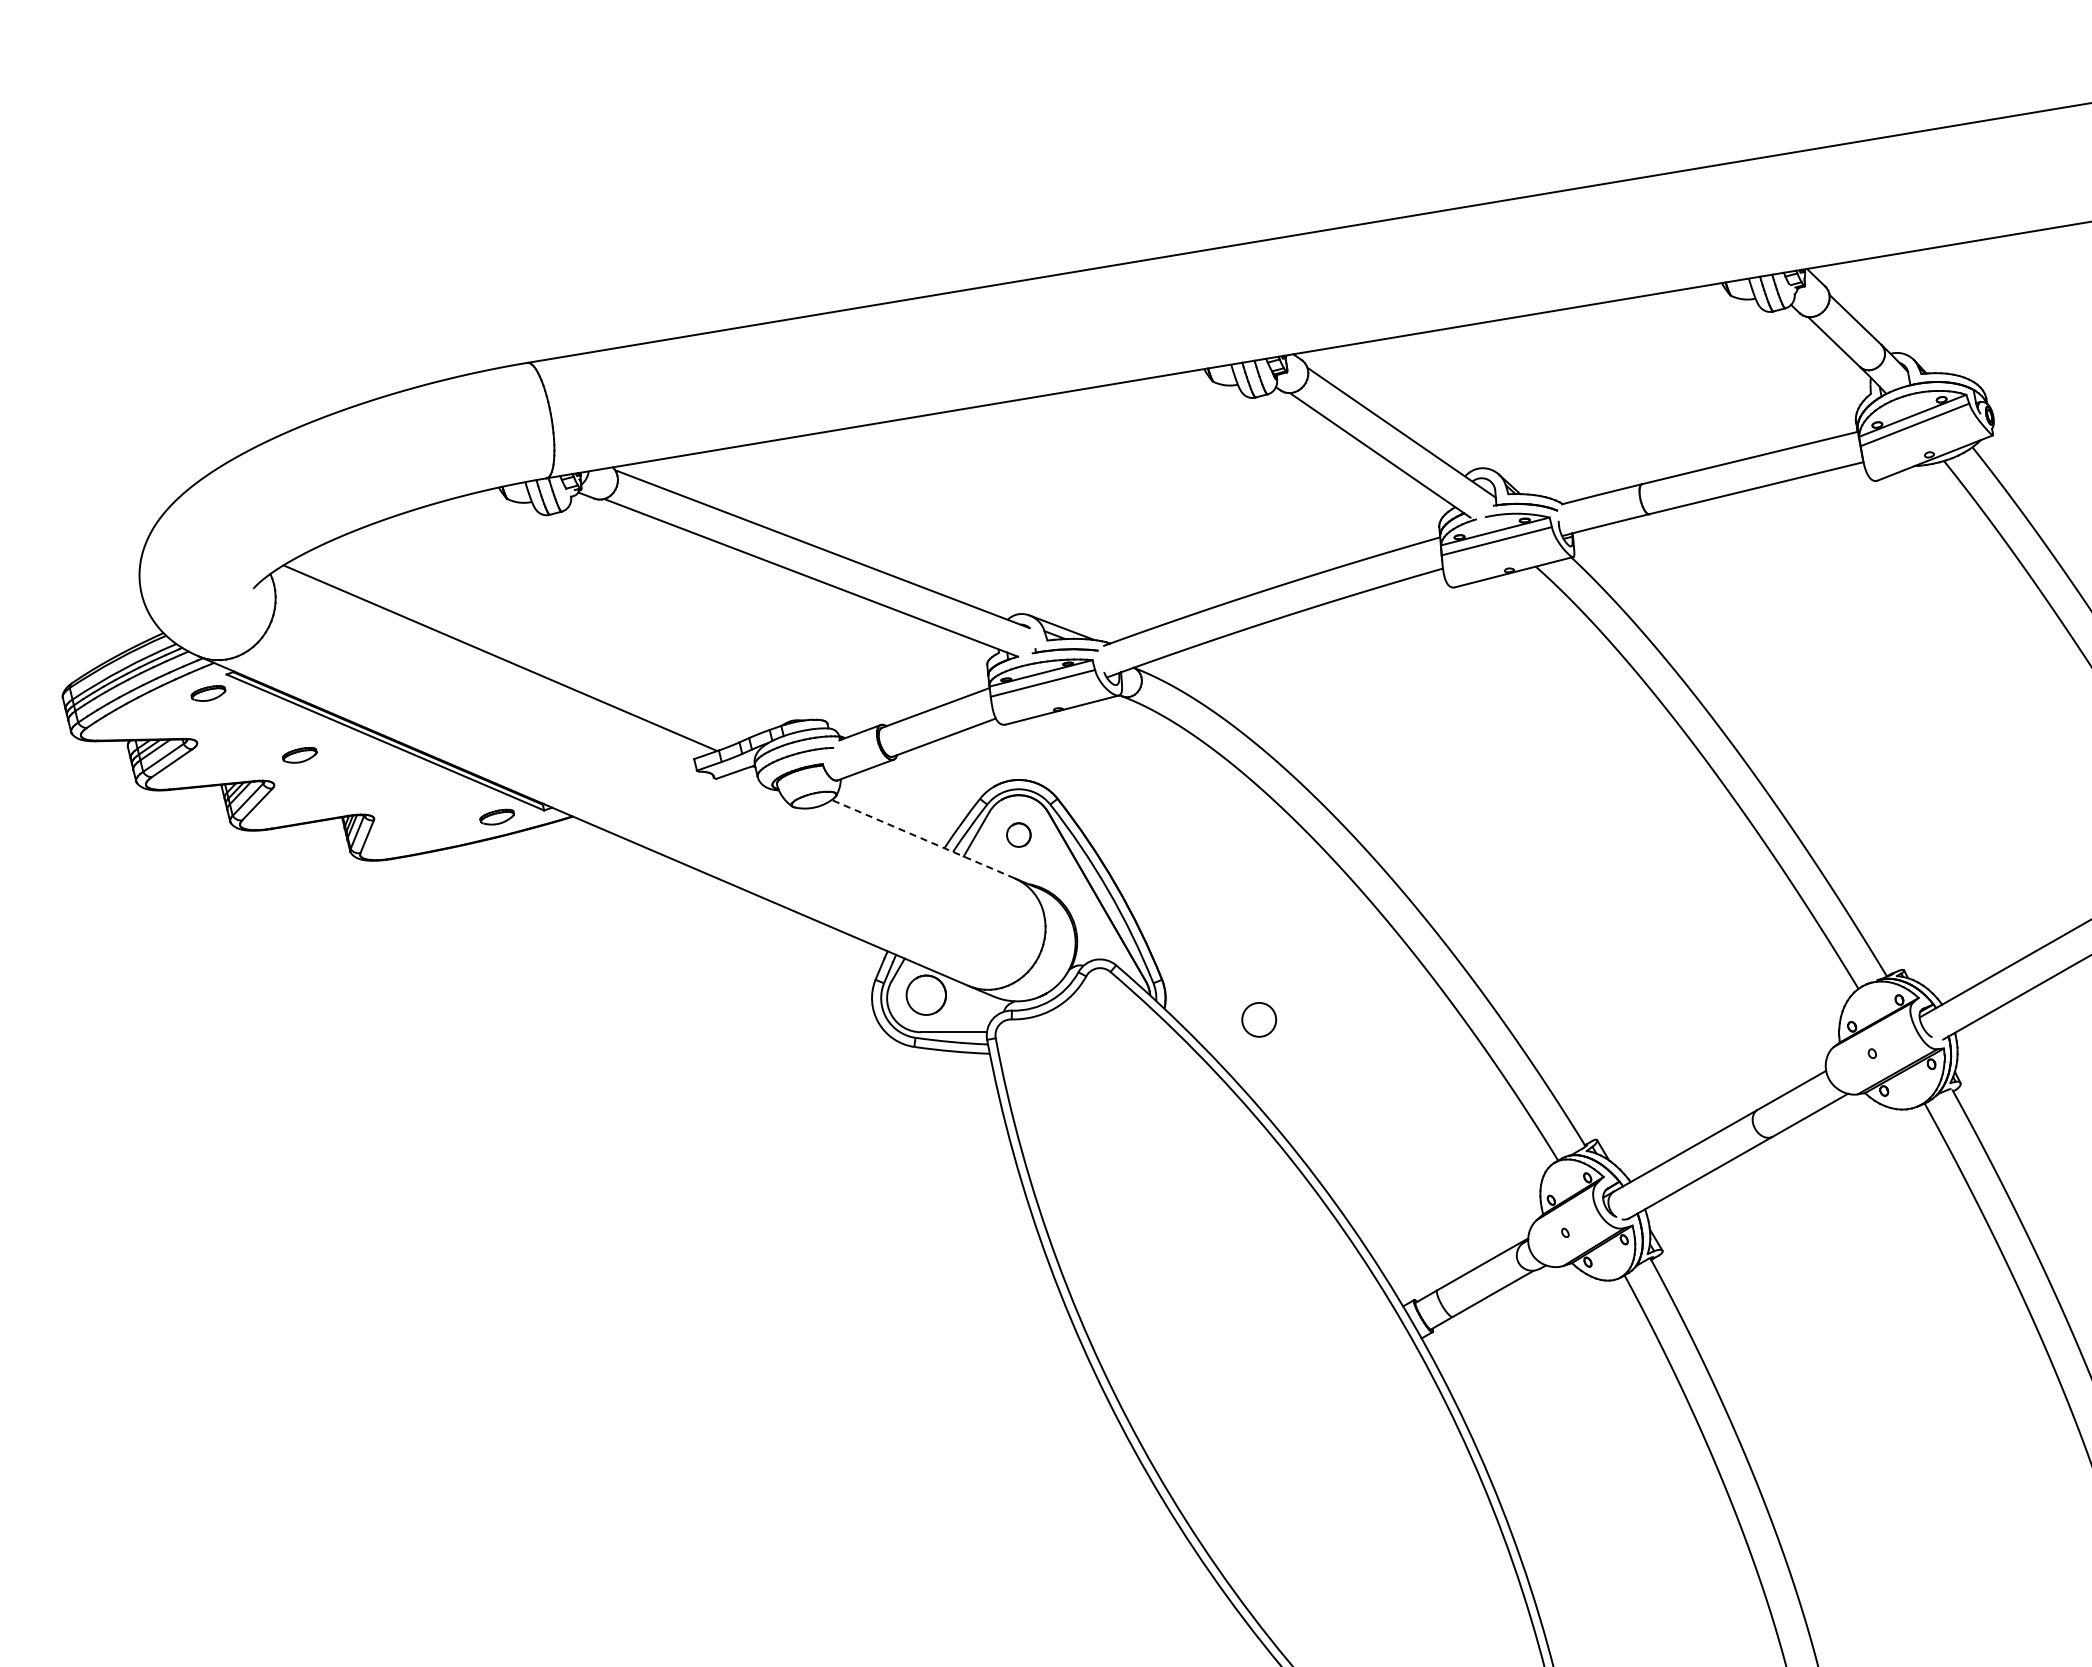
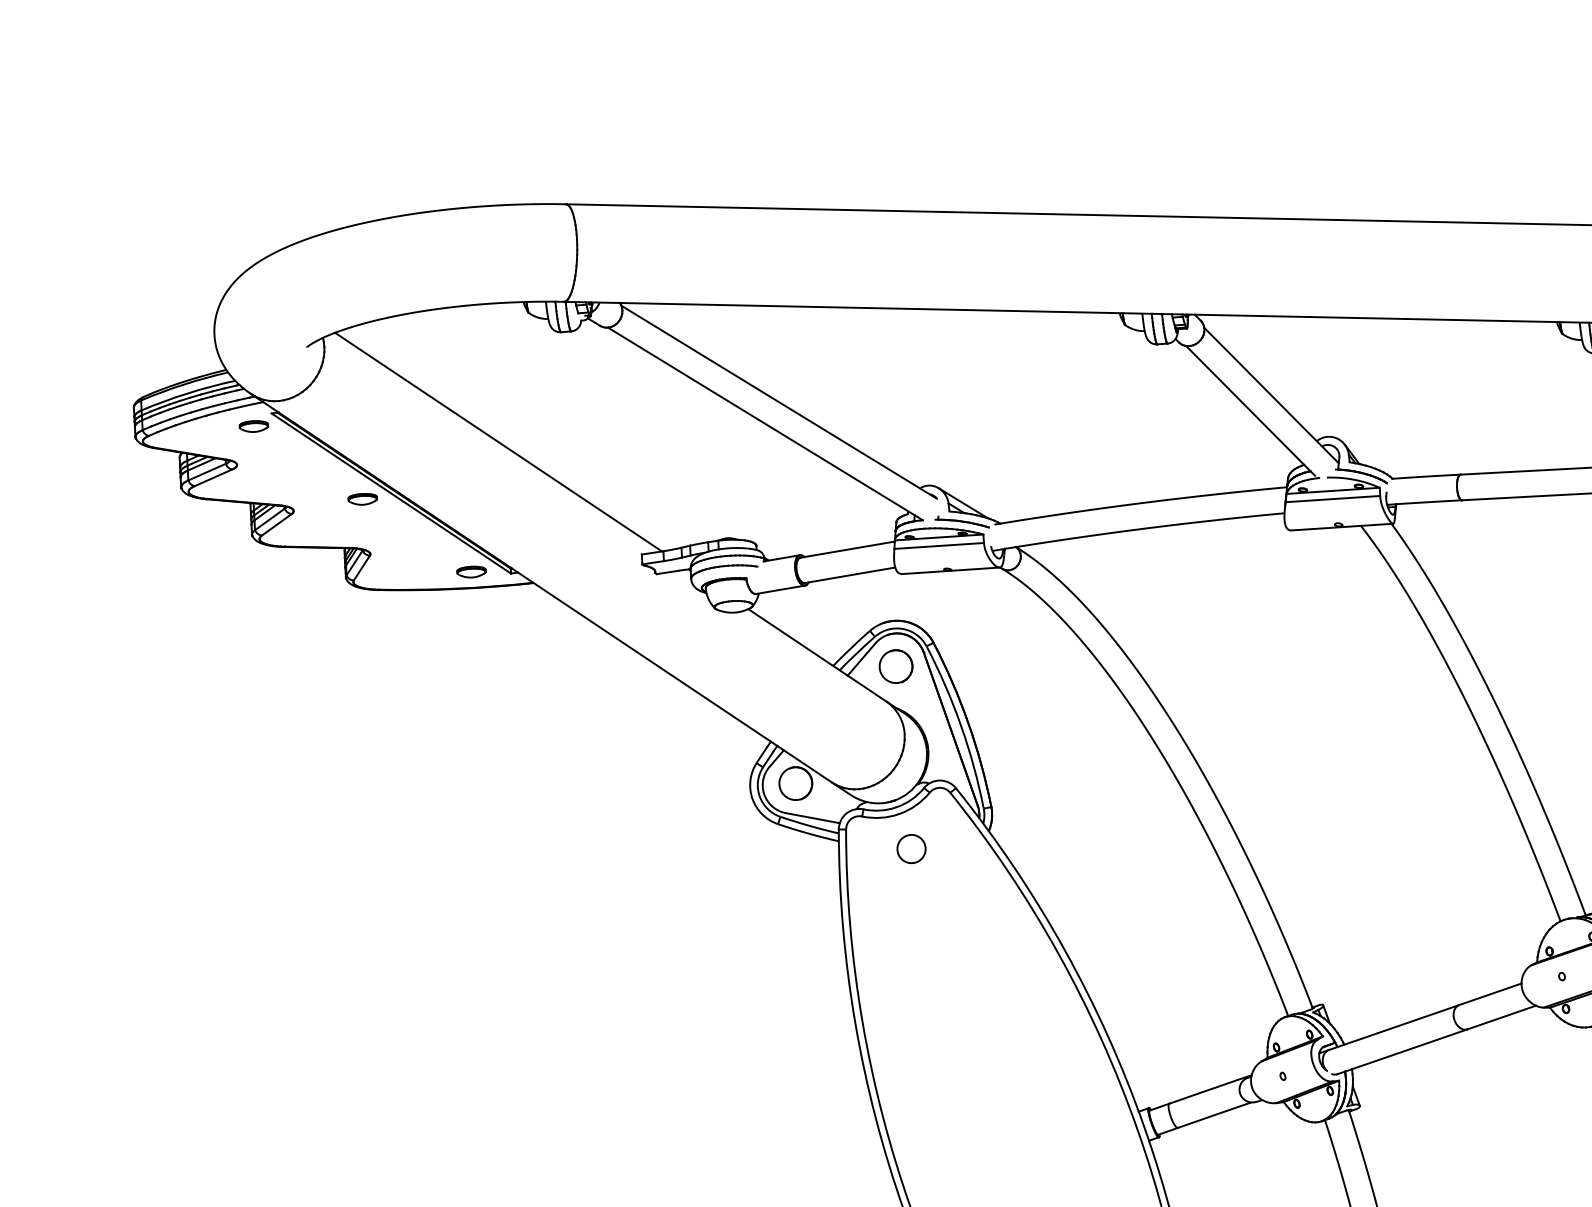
part: (299, 755) -> (362, 499), moved
circle: (1018, 834) -> (895, 666), size x1.67
line: (923, 839) -> (817, 655), dashed -> solid
circle: (1259, 1019) -> (911, 848), moved

